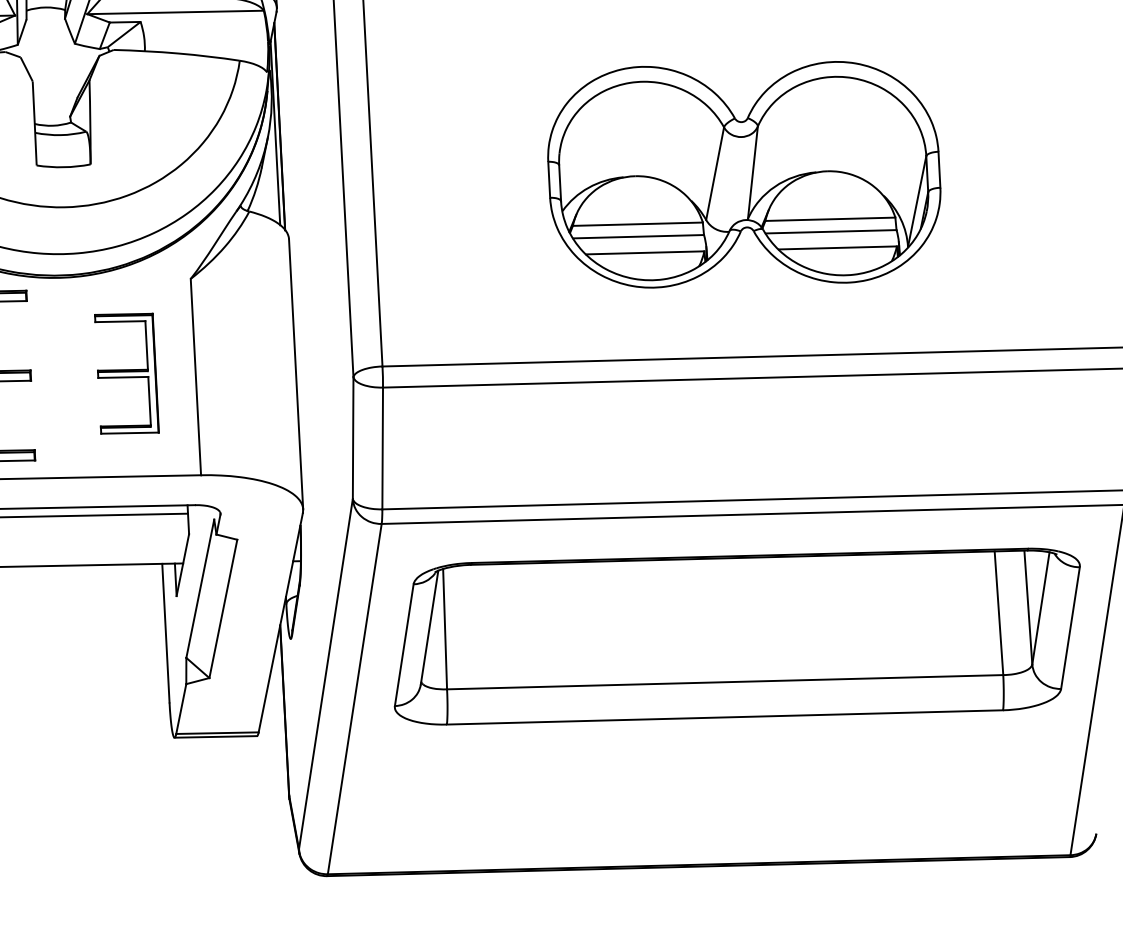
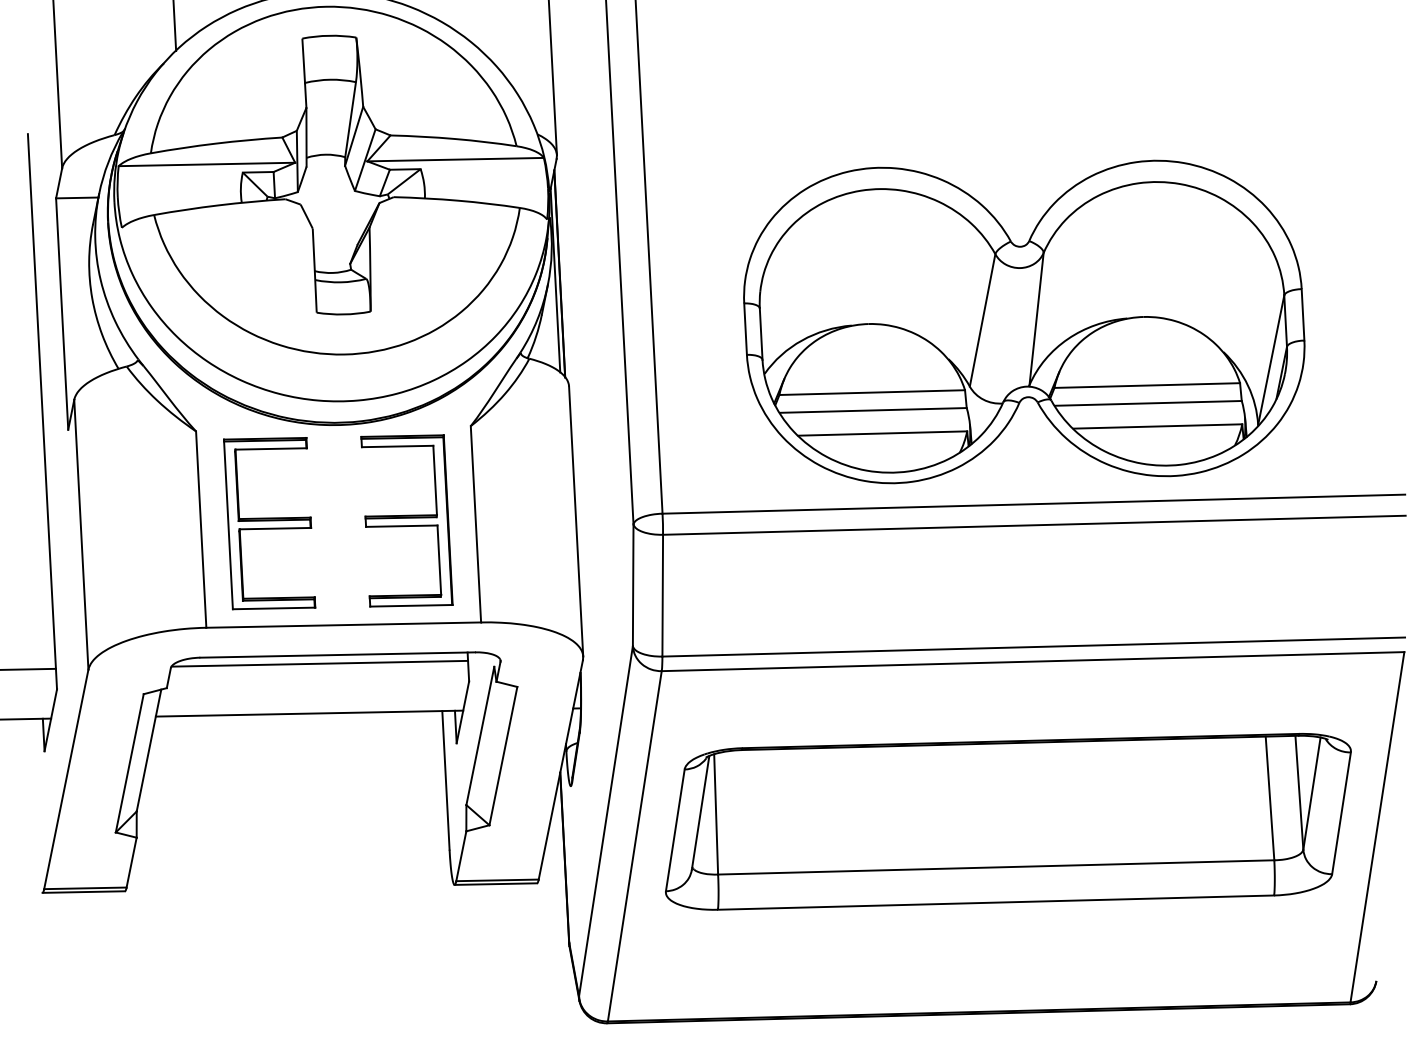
part: (744, 174) -> (1024, 321), size x1.43
part: (126, 373) -> (406, 520), size x1.43
part: (737, 636) -> (1008, 821), moved

